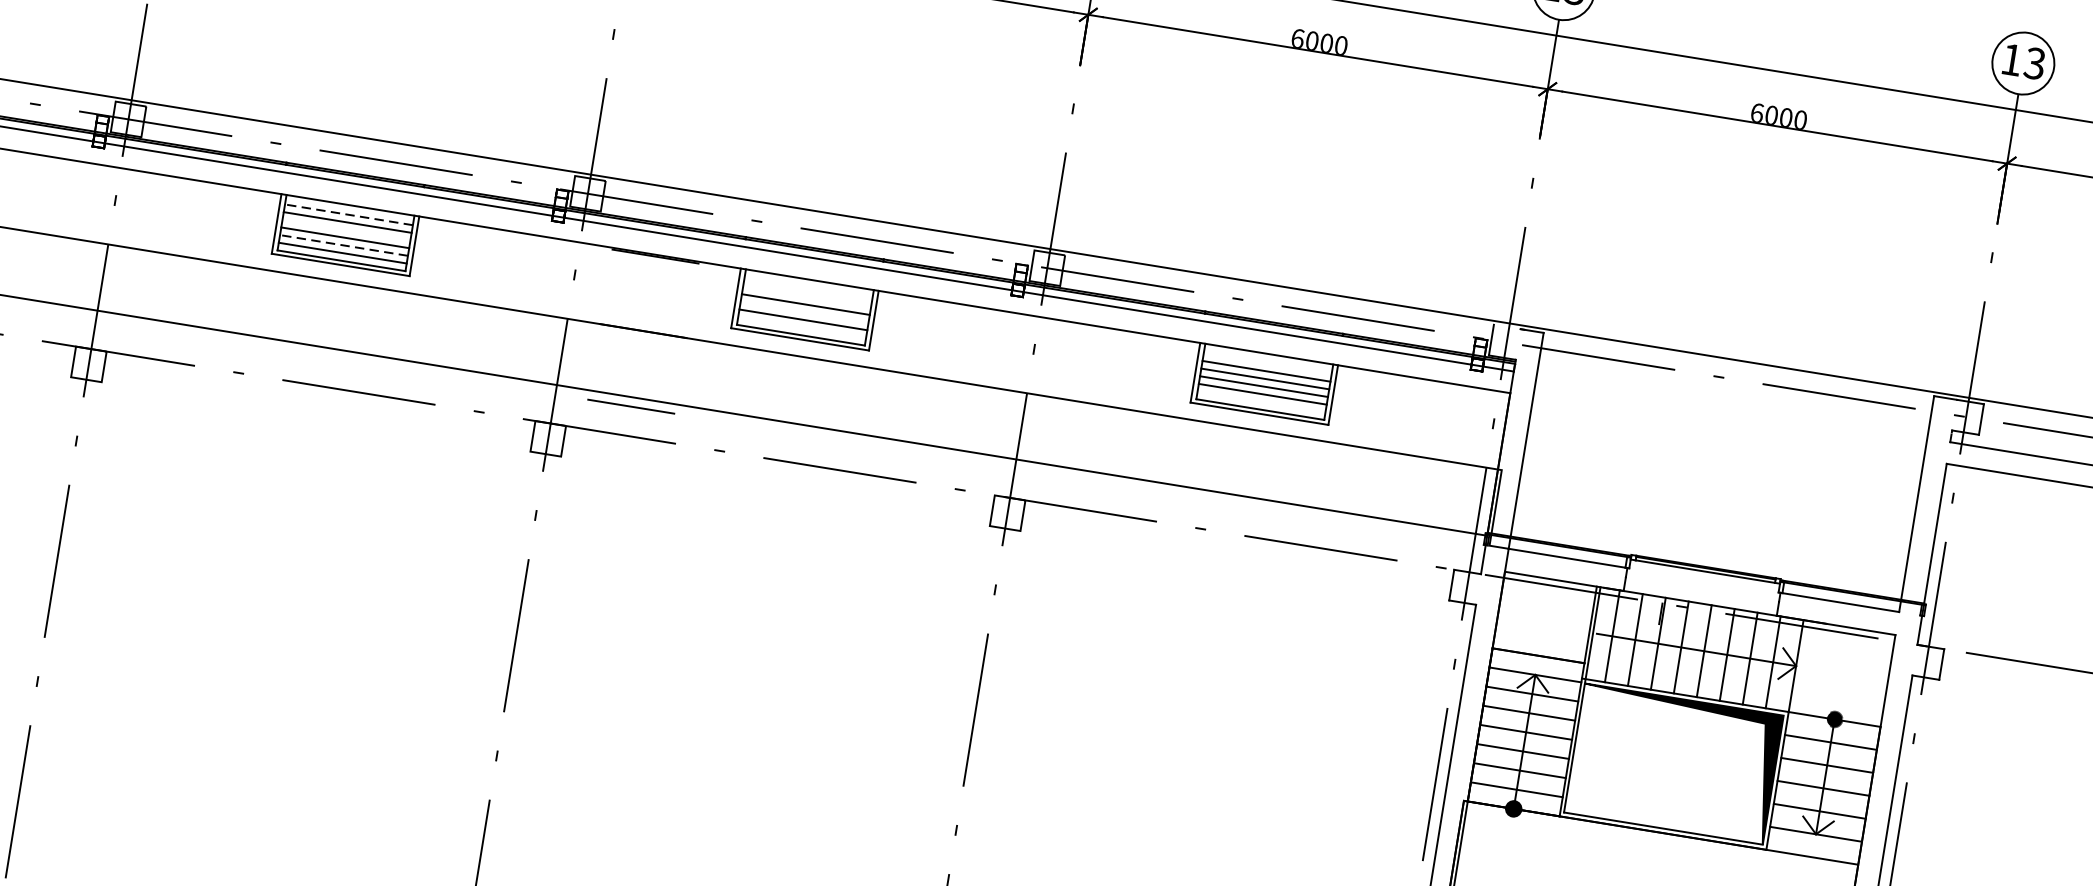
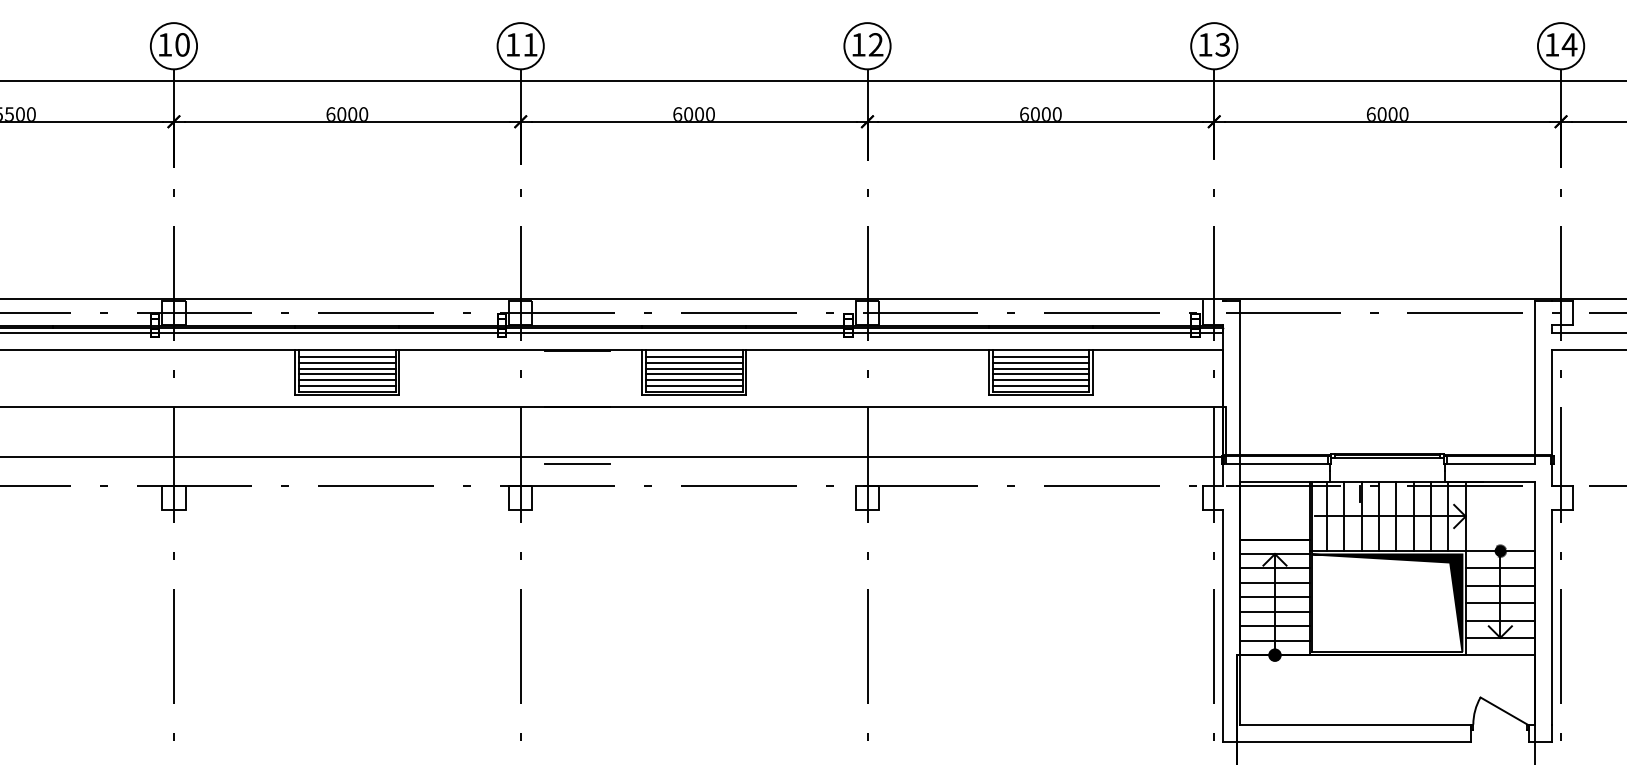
text: (2034, 63) -> (1569, 44), 13 -> 14
line: (347, 214) -> (346, 356), dashed -> solid
line: (346, 230) -> (347, 368), added
line: (342, 245) -> (346, 380), dashed -> solid
line: (807, 288) -> (693, 356), added
line: (806, 296) -> (693, 362), added
line: (803, 312) -> (693, 374), added
line: (801, 326) -> (693, 385), added
line: (1267, 362) -> (1040, 356), added
line: (1260, 401) -> (1040, 385), added

